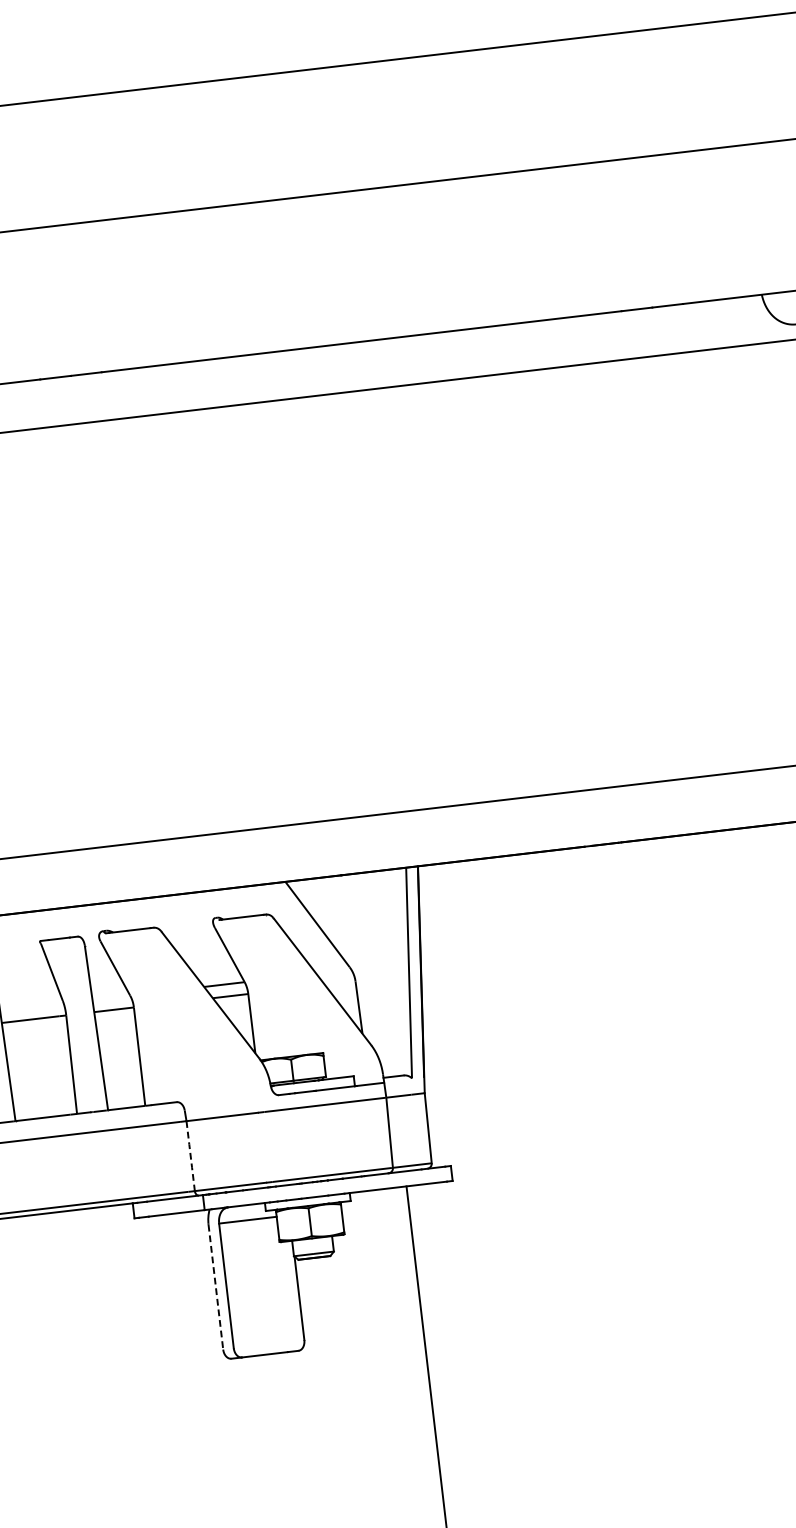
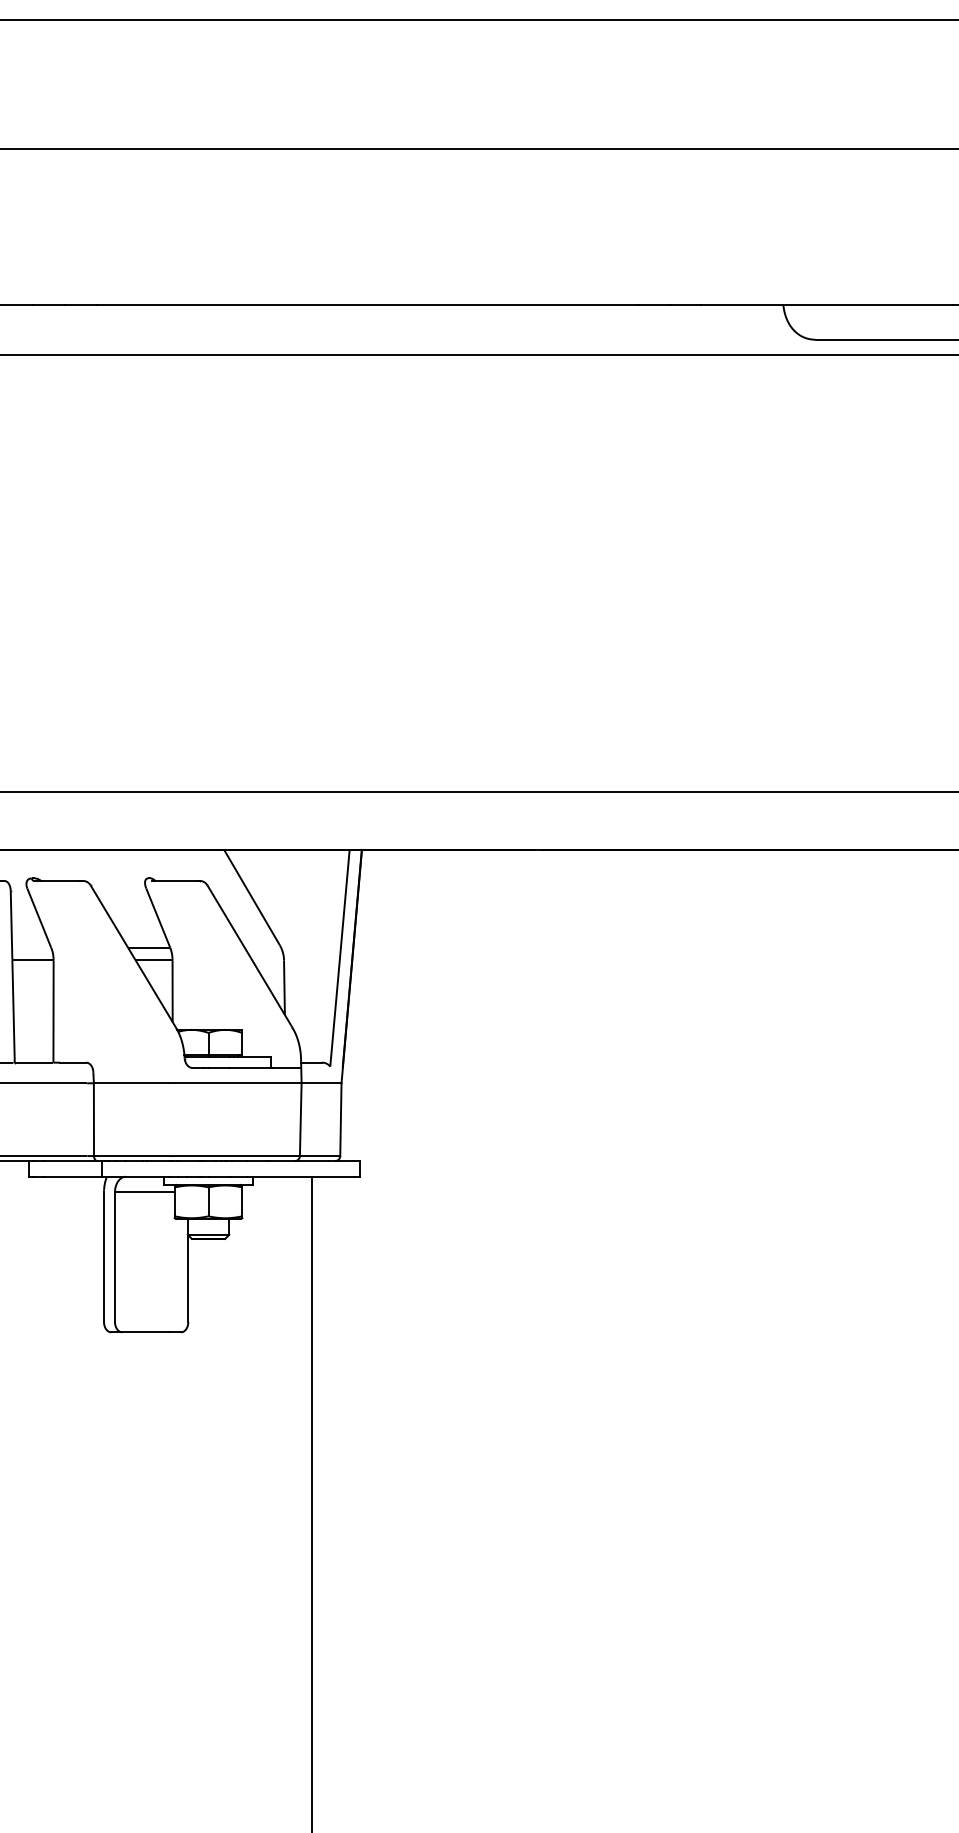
line: (190, 1156) -> (93, 1120), dashed -> solid
line: (215, 1287) -> (103, 1257), dashed -> solid

